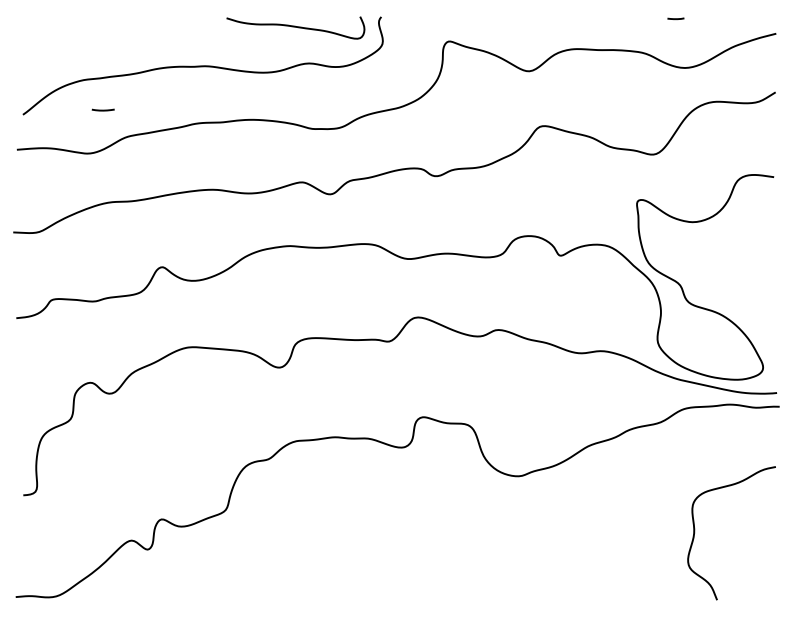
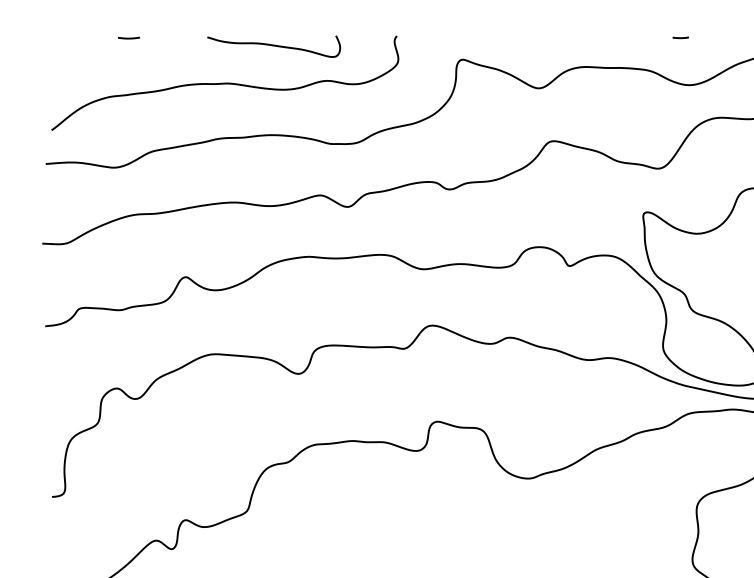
curve: (295, 27) -> (273, 46), moved
line: (102, 109) -> (128, 37), moved

